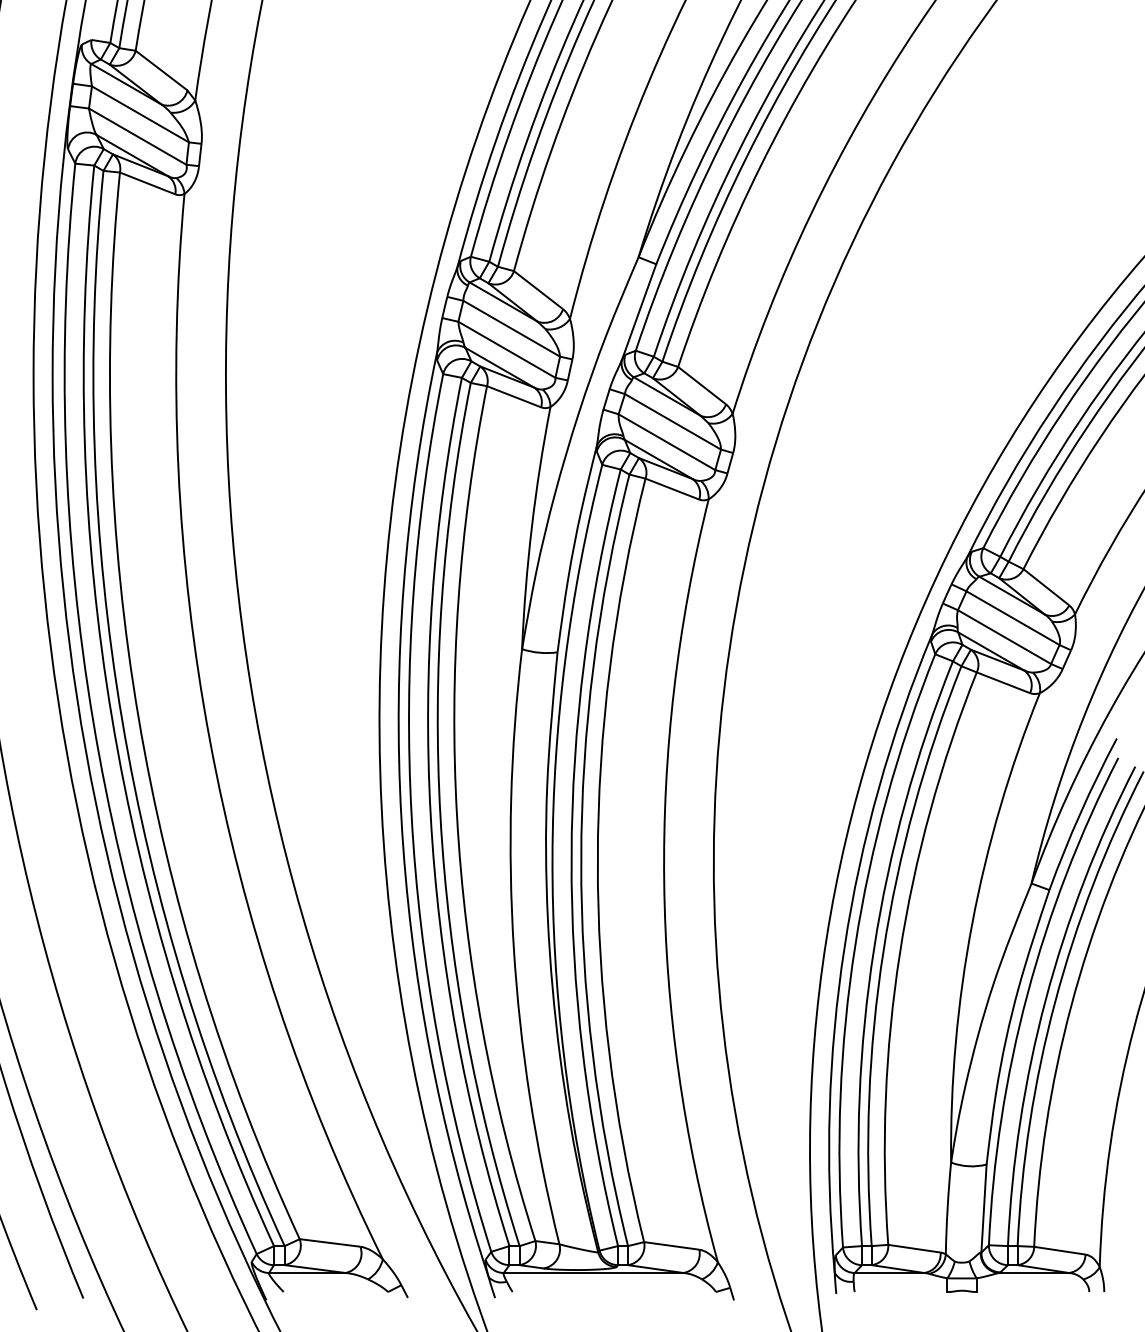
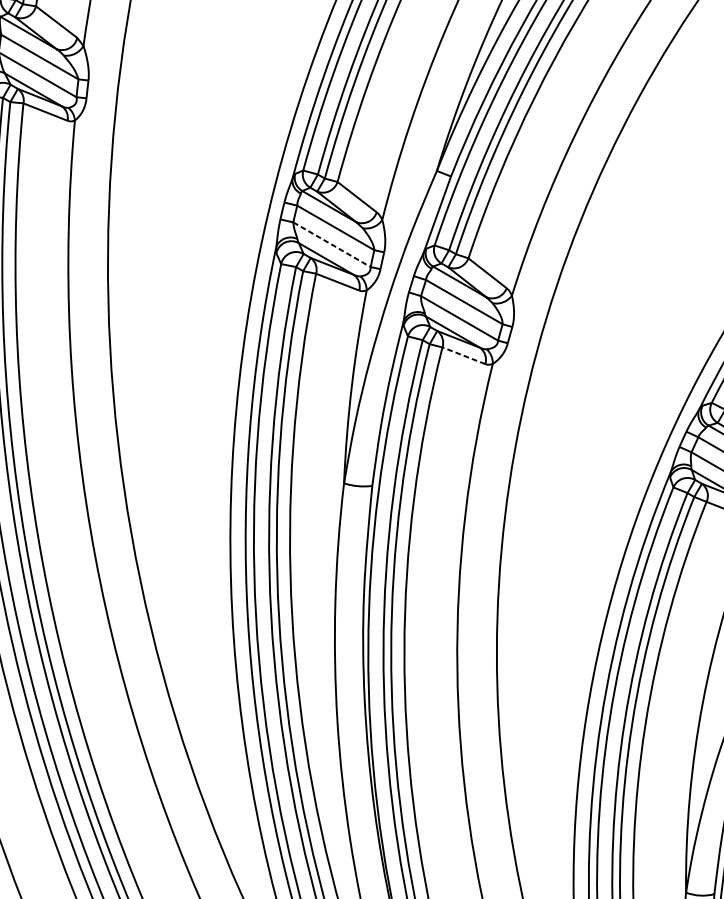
line: (507, 350) -> (332, 245), solid -> dashed
line: (673, 489) -> (464, 356), solid -> dashed

